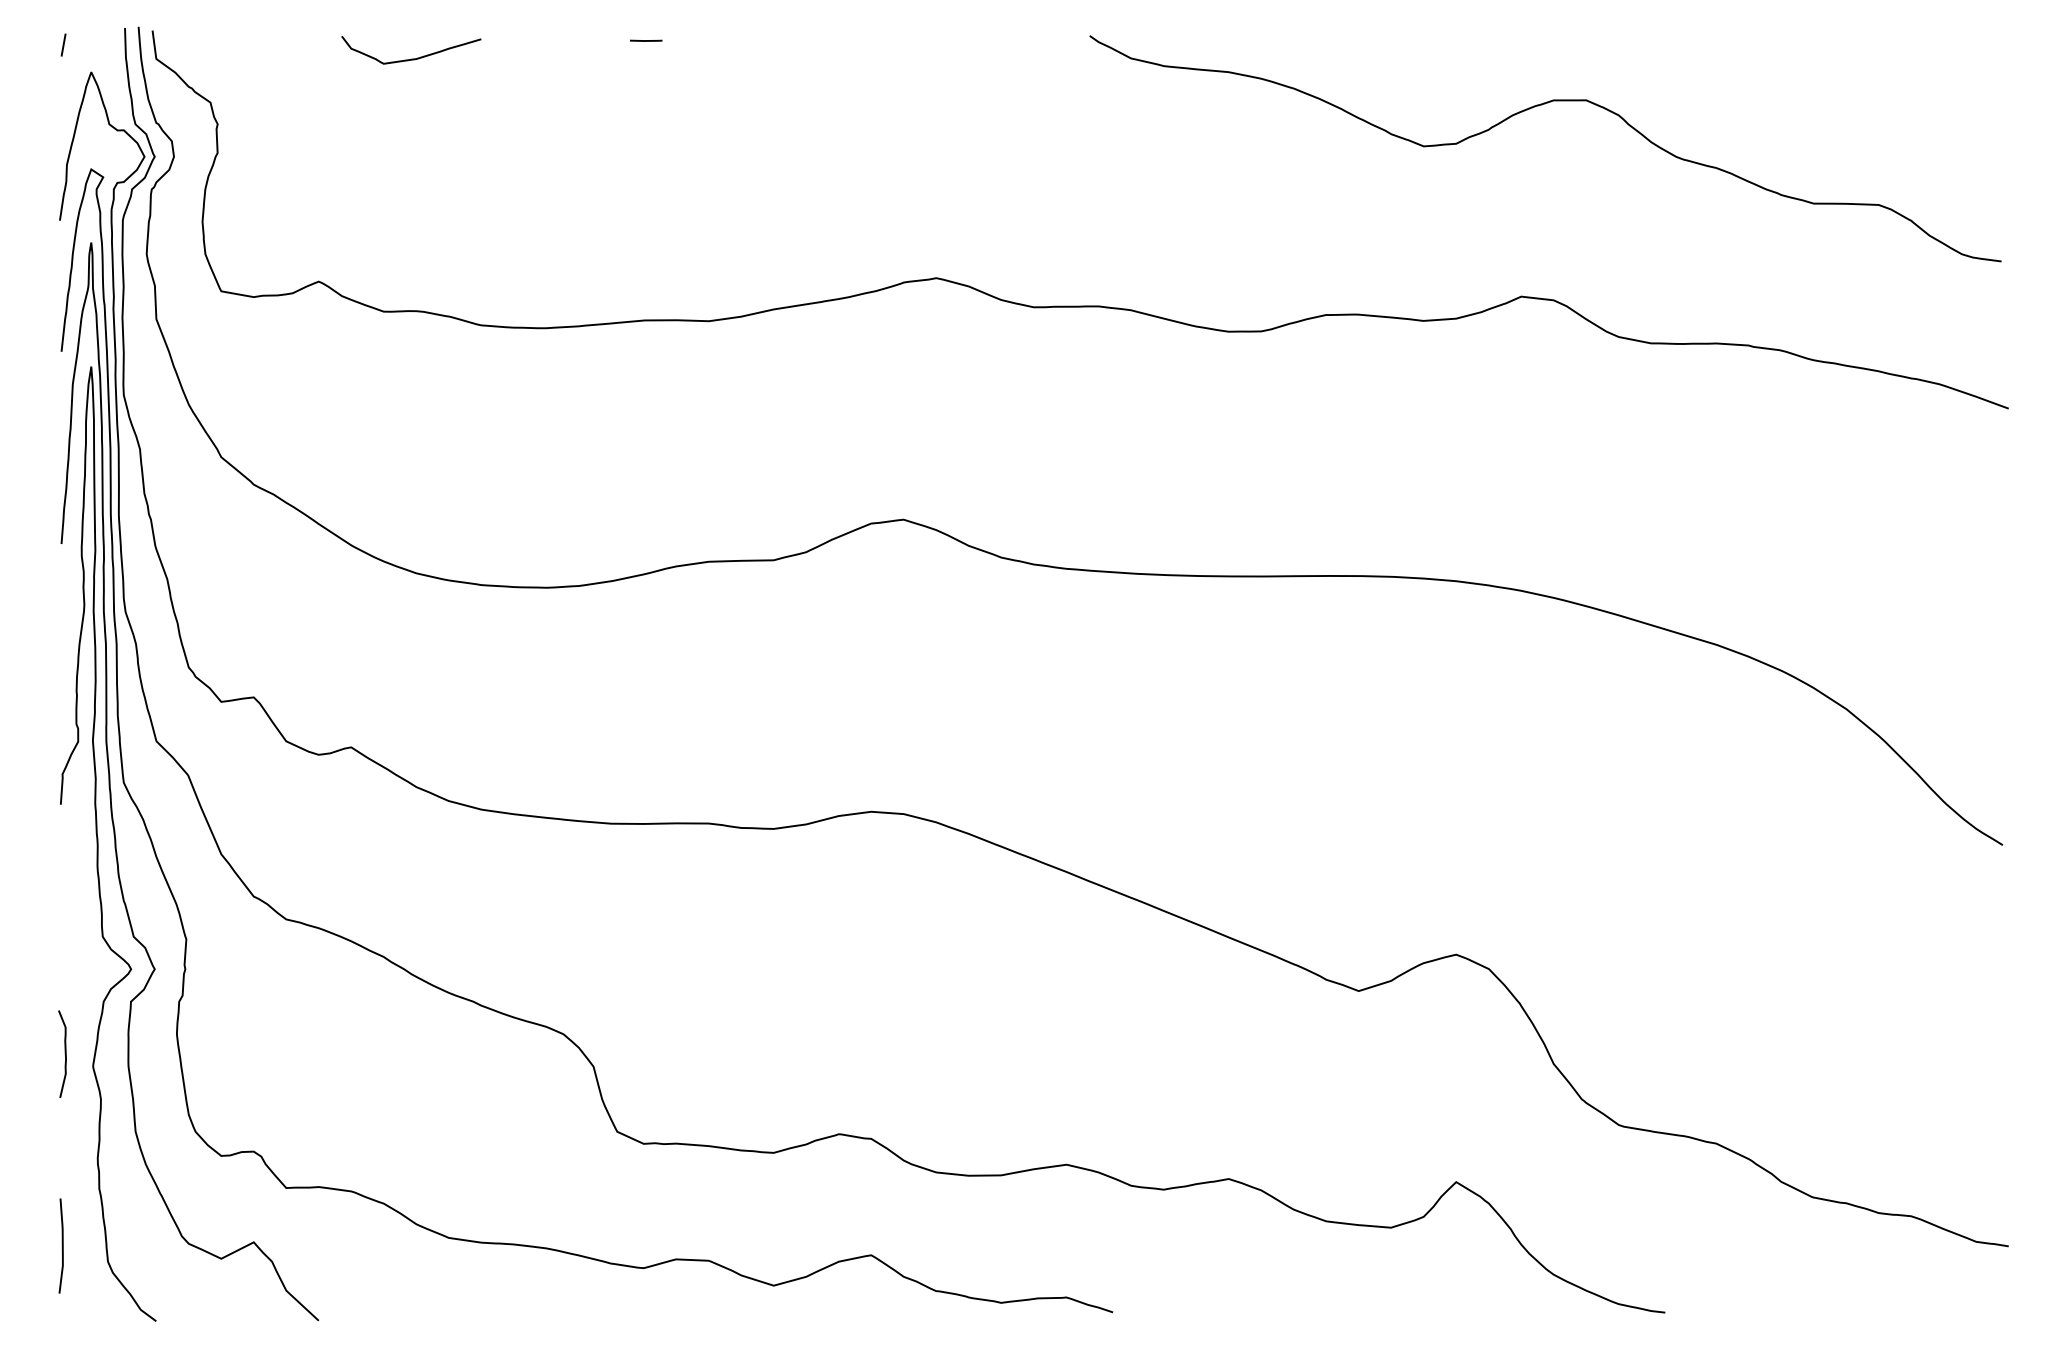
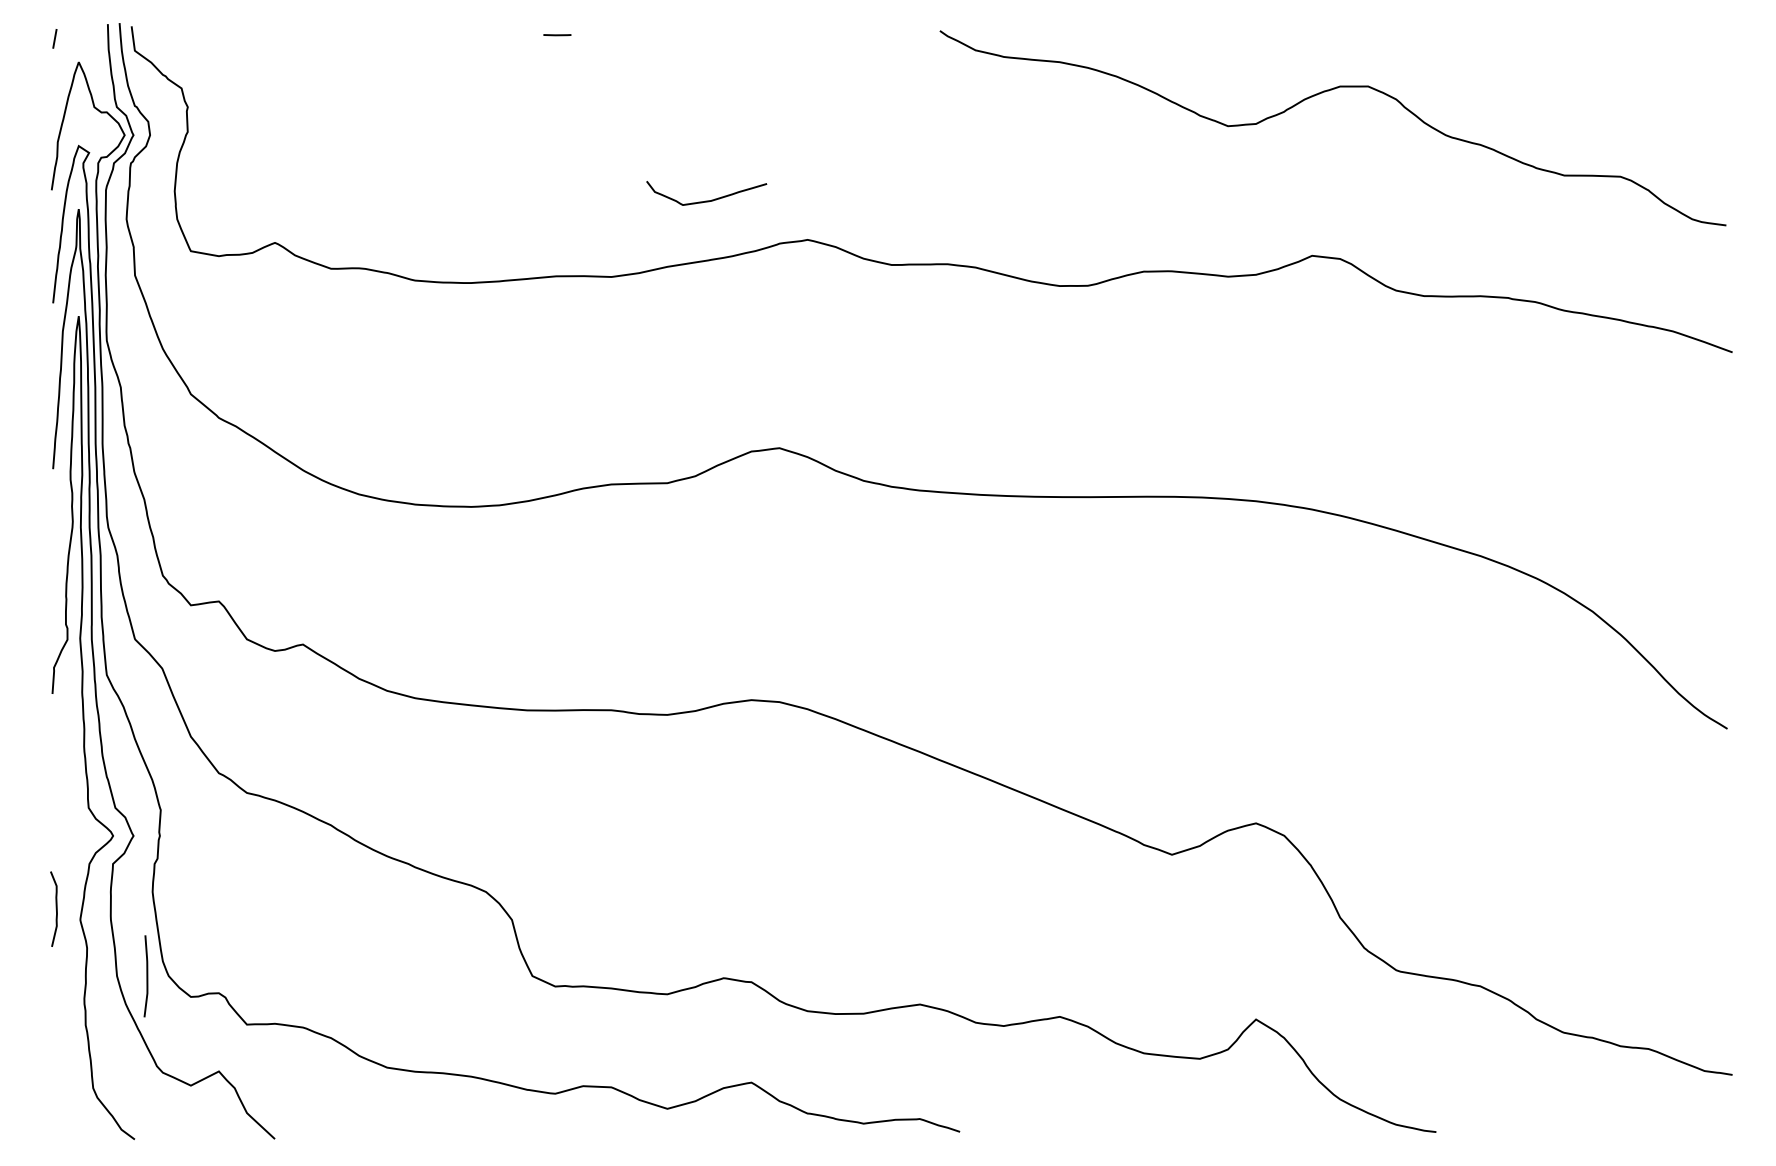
curve: (411, 58) -> (706, 200), moved
curve: (61, 1245) -> (146, 975), moved

